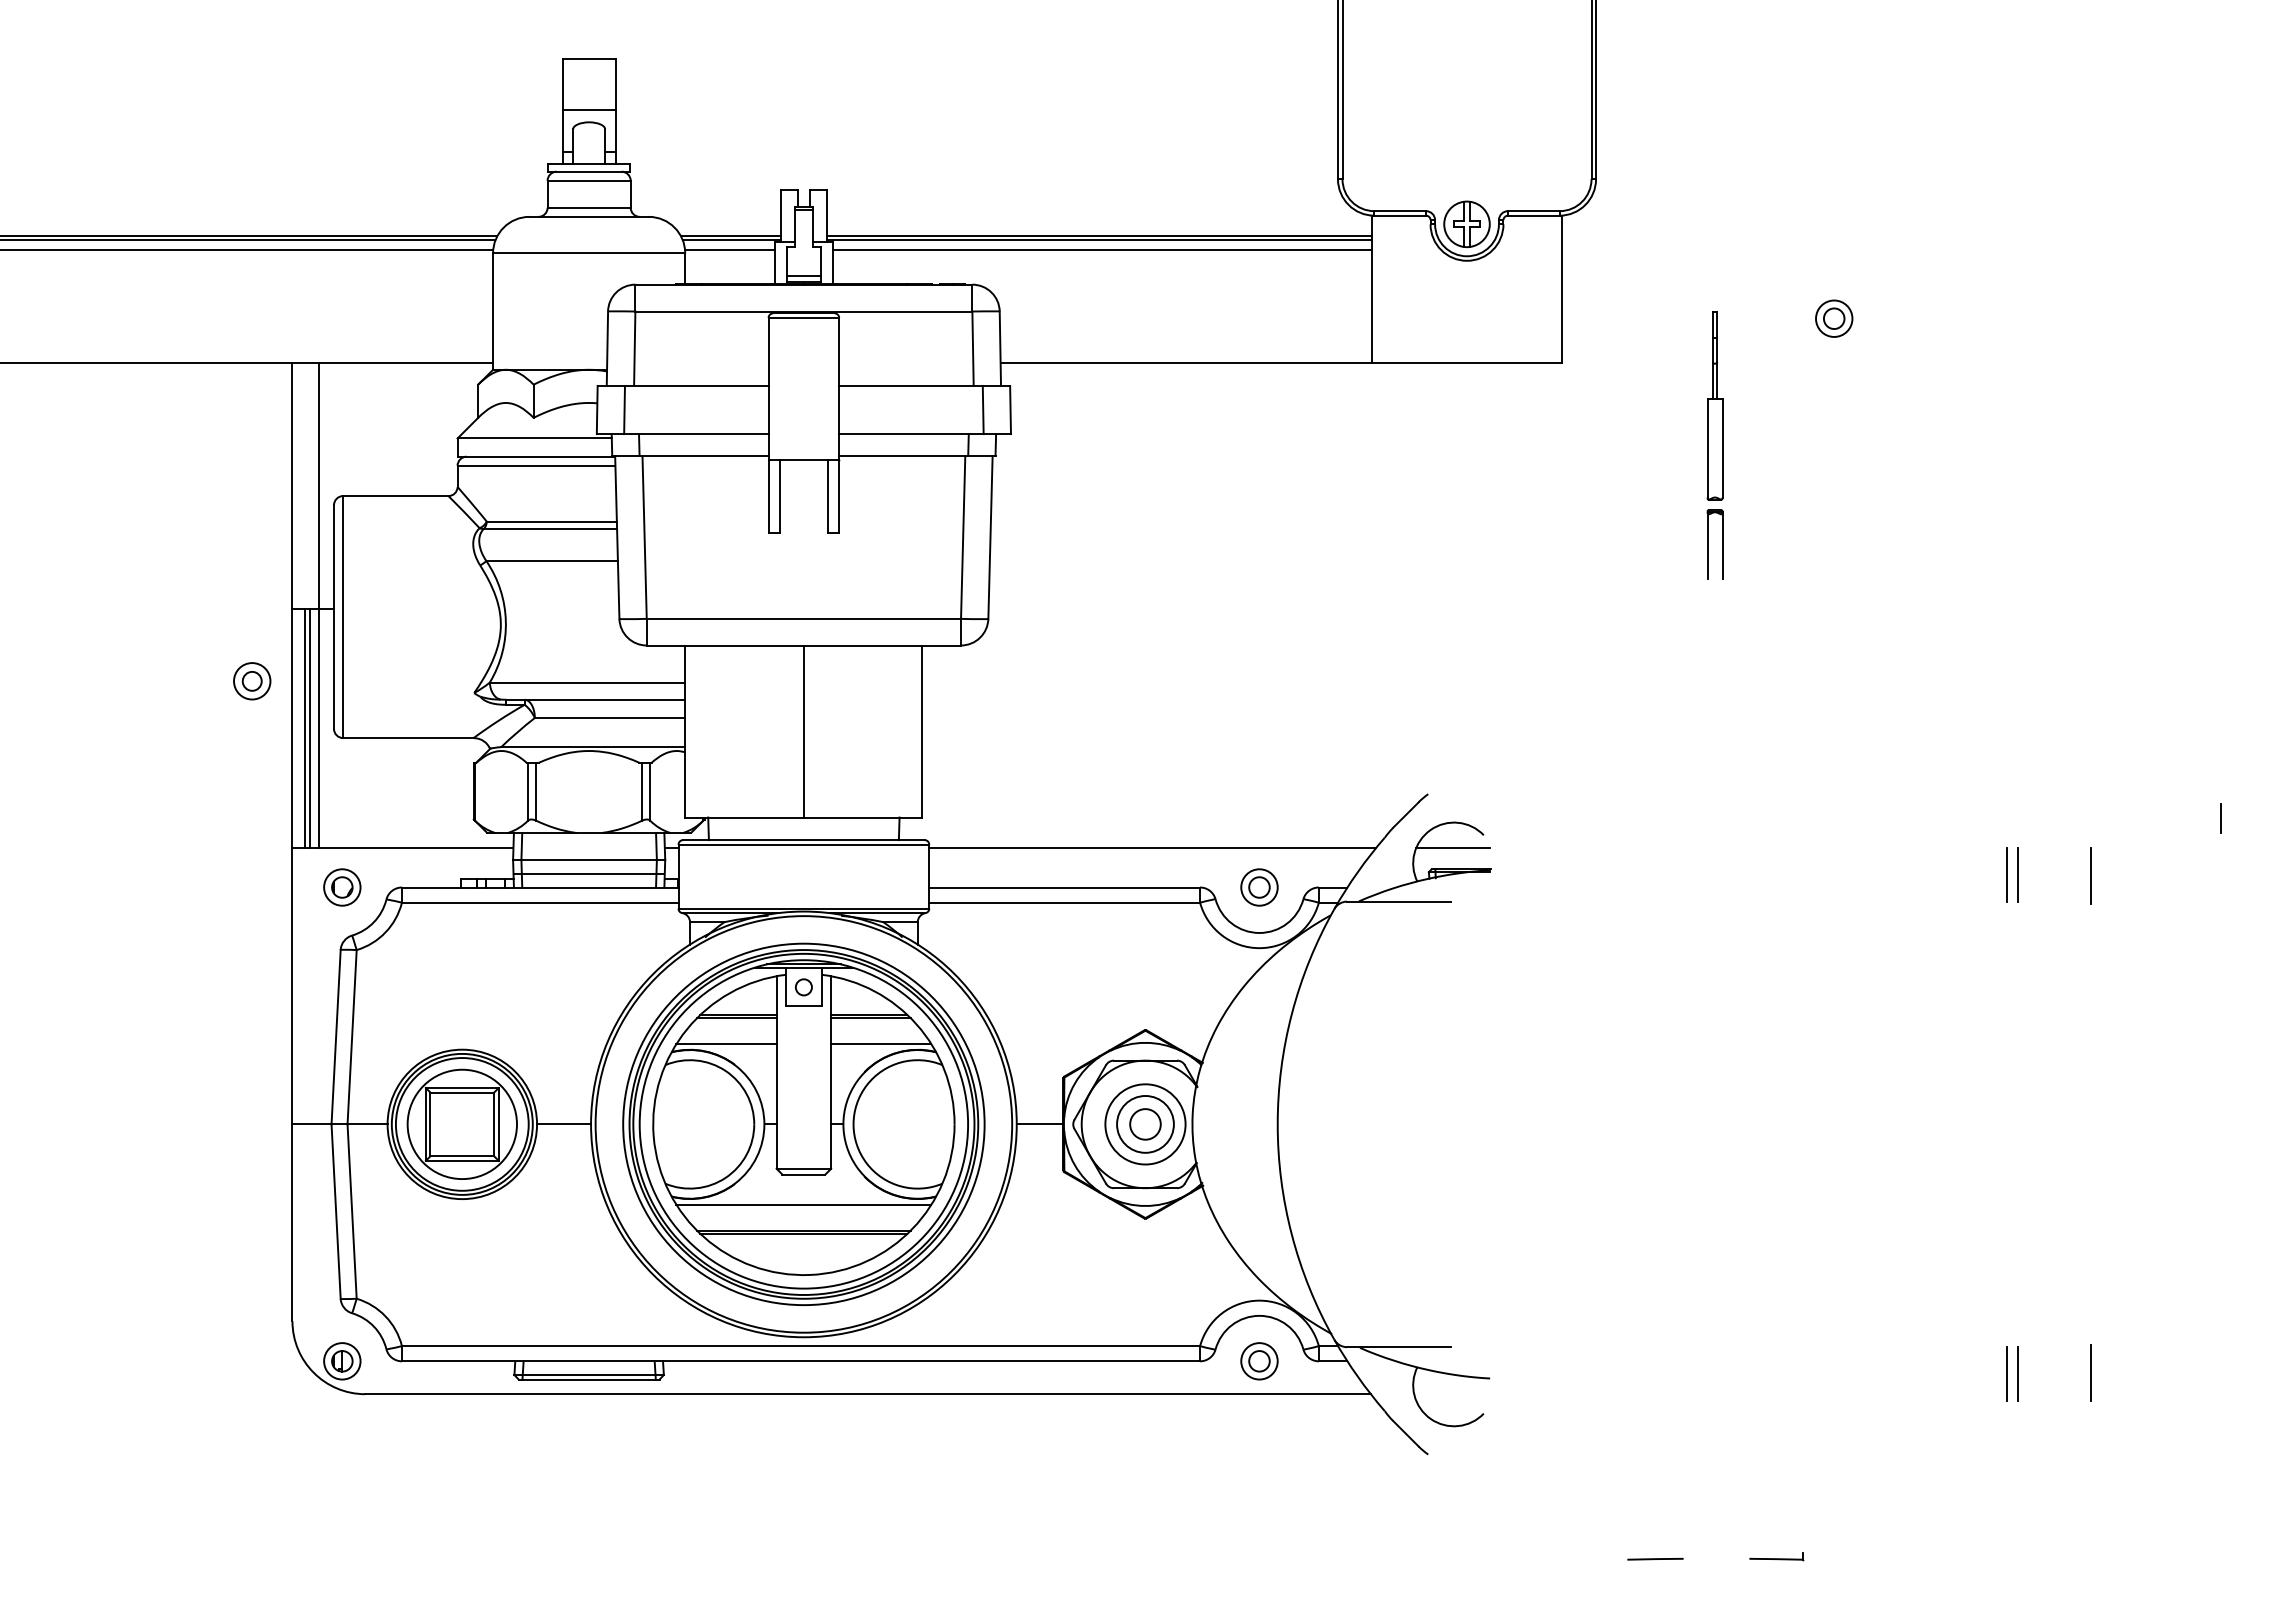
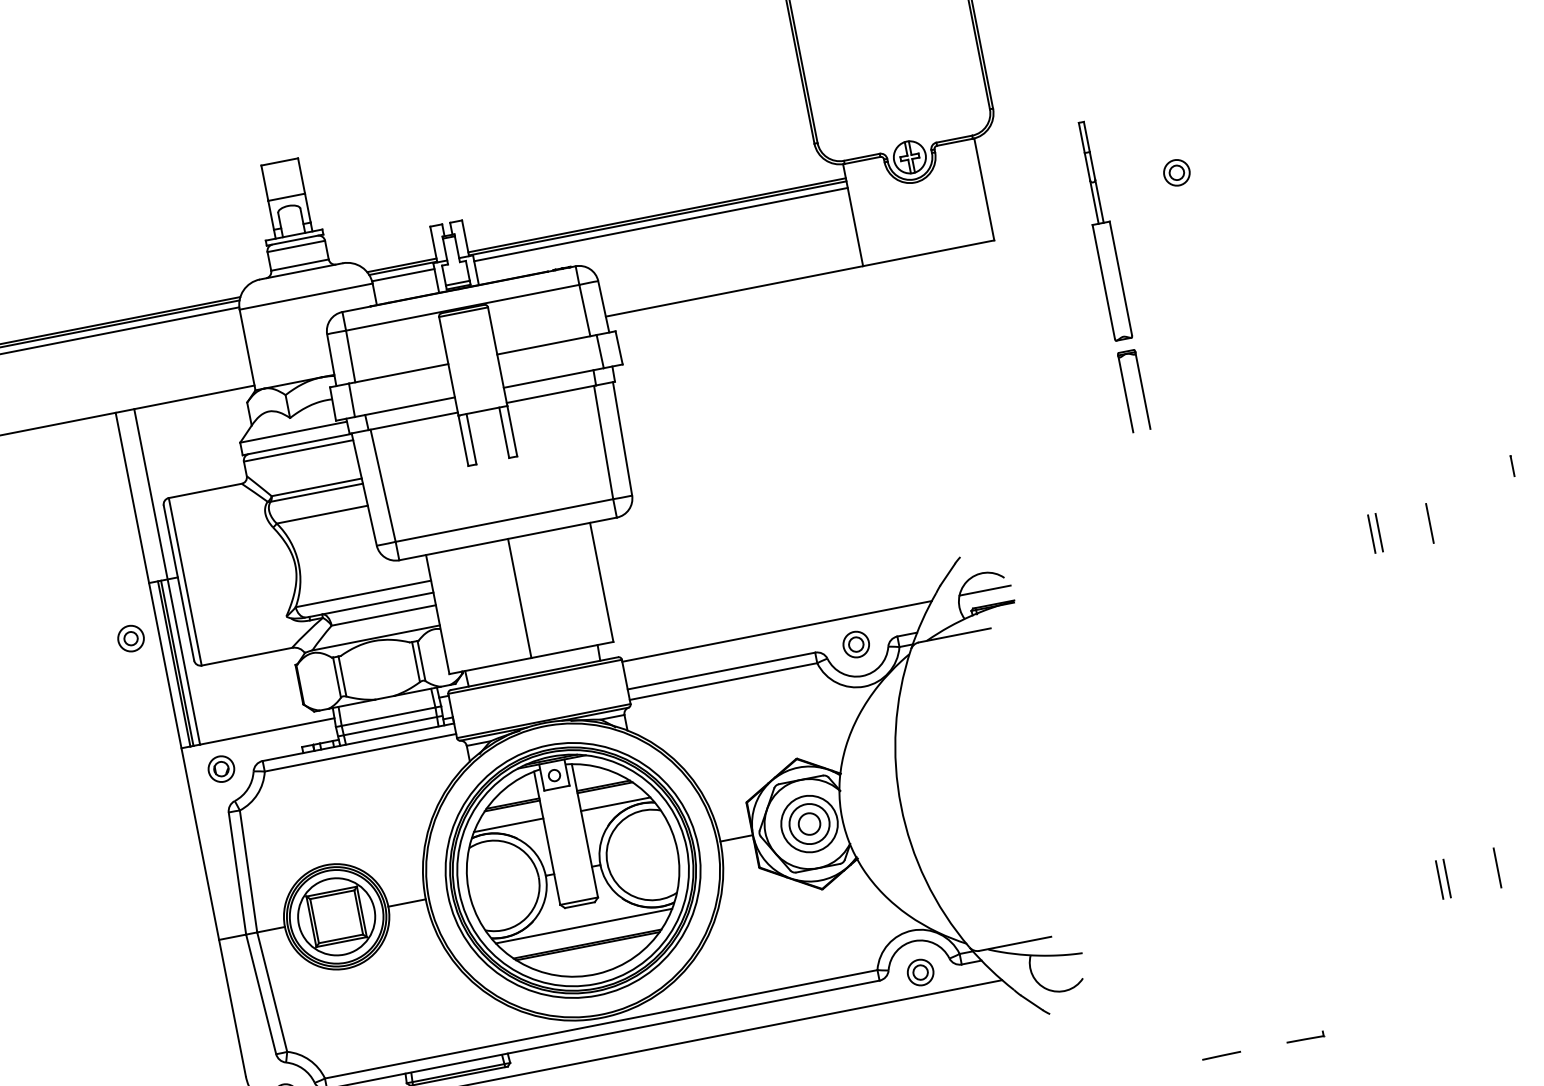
part: (1714, 445) -> (1111, 276), size x1.67

